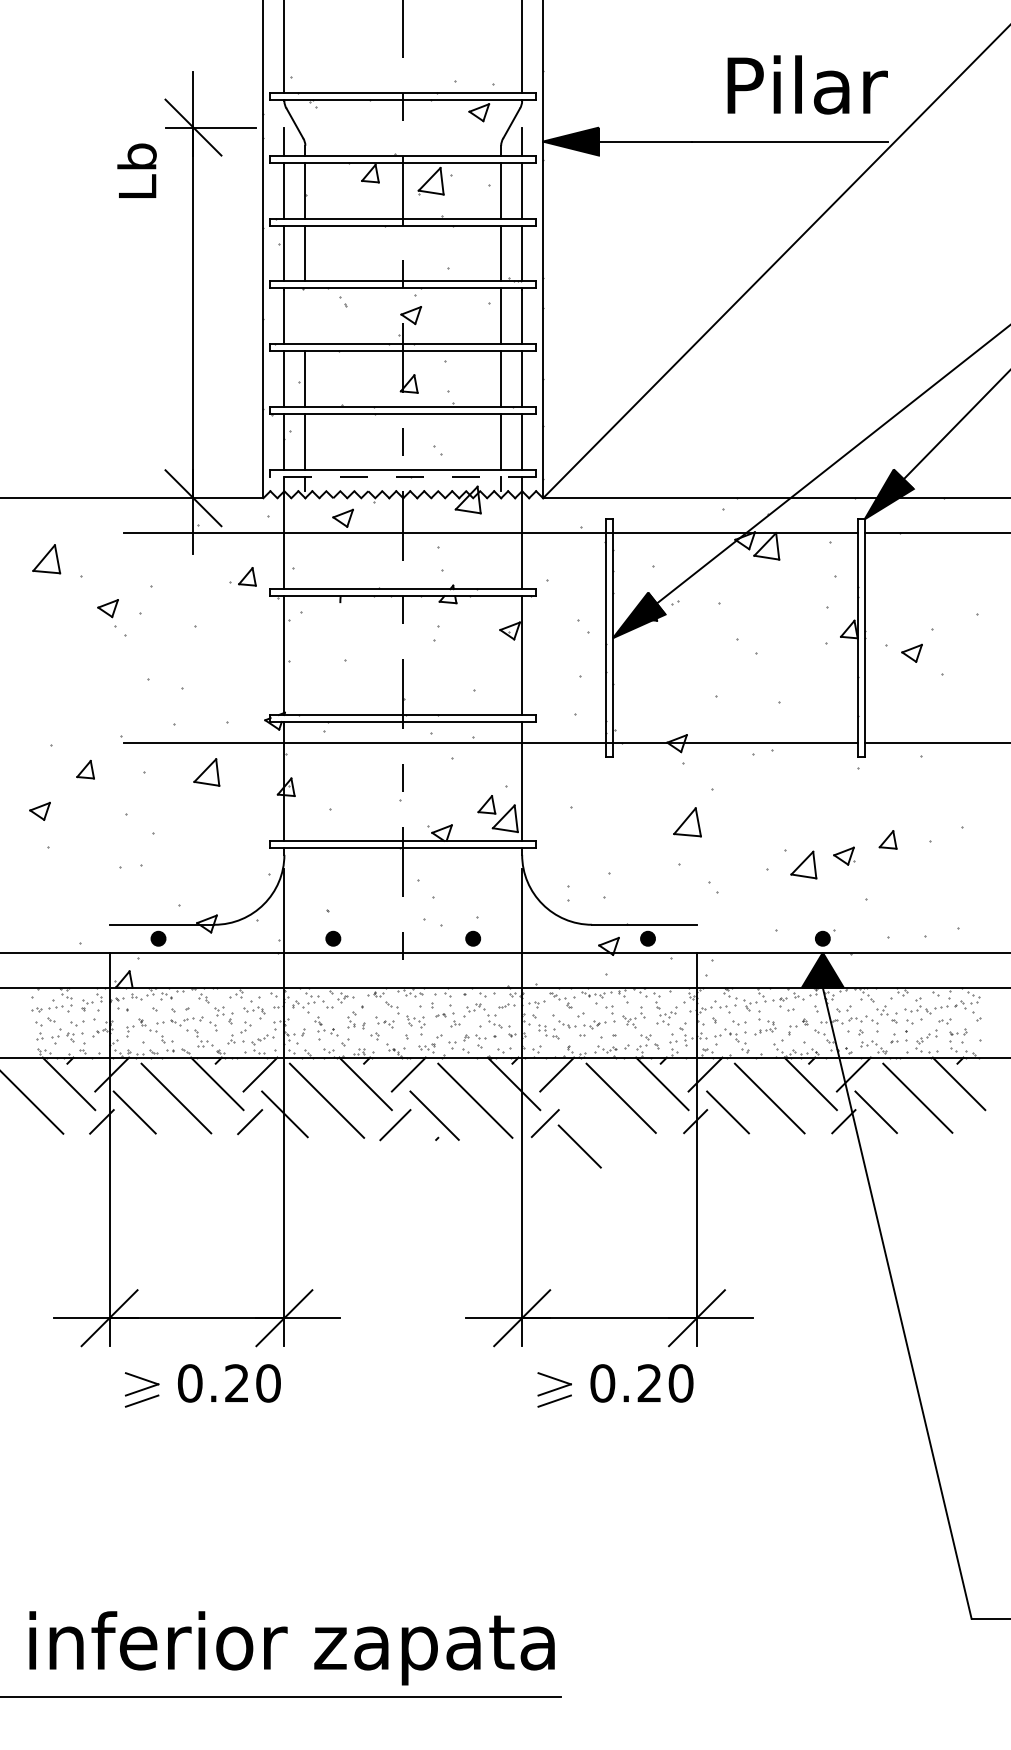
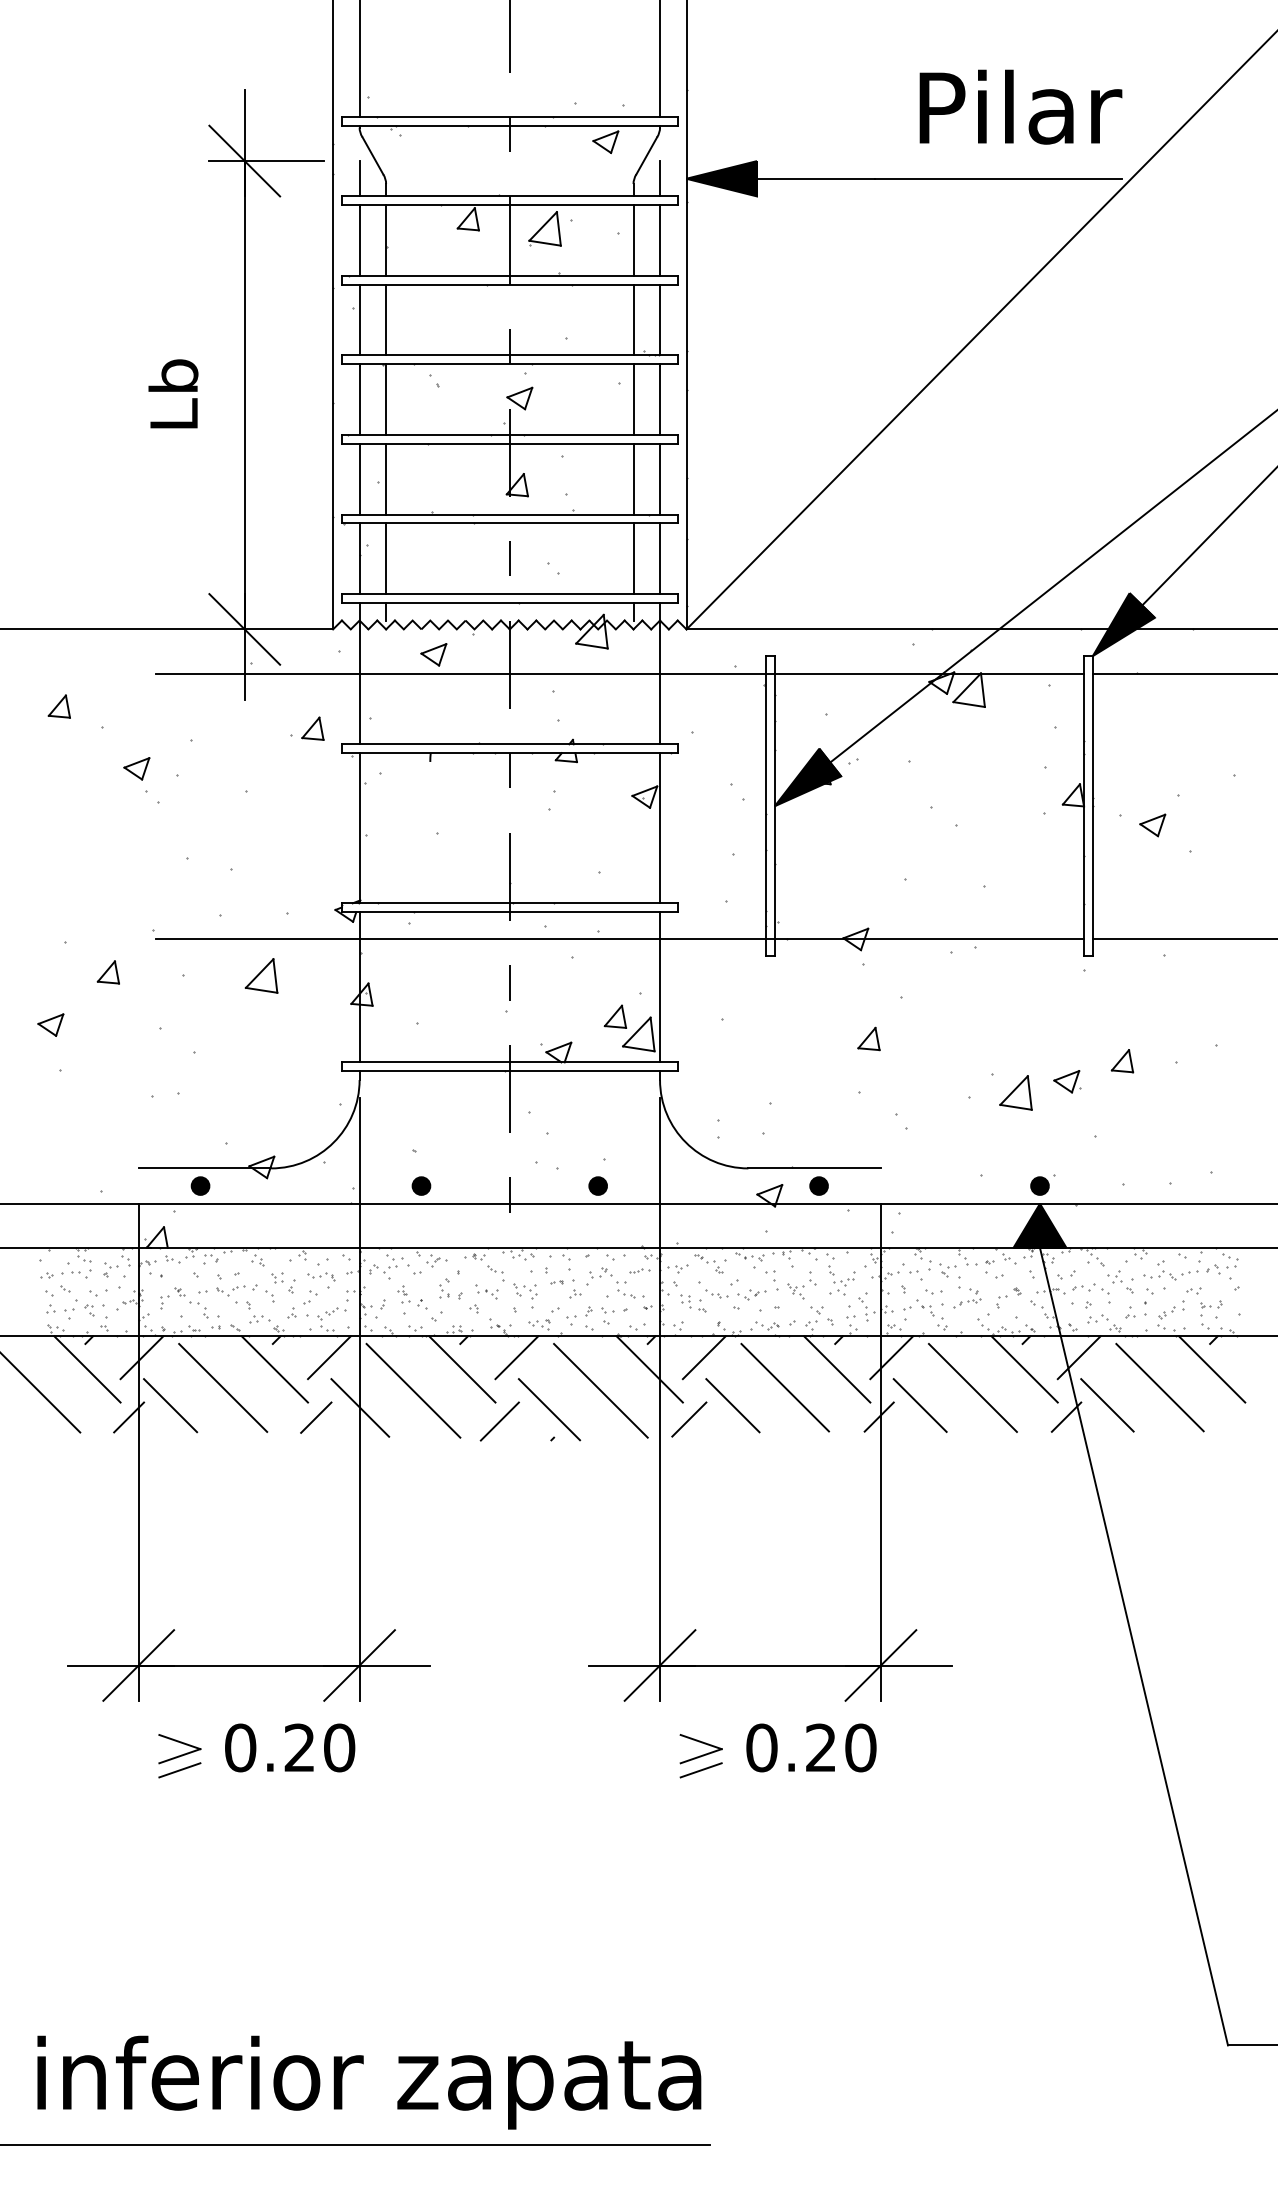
text: (136, 170) -> (172, 393), moved
line: (305, 316) -> (386, 399), added
line: (403, 477) -> (510, 603), dashed -> solid
part: (46, 559) -> (59, 706), size x0.62
part: (687, 822) -> (868, 1039), size x0.62
line: (579, 1146) -> (732, 1405), moved

